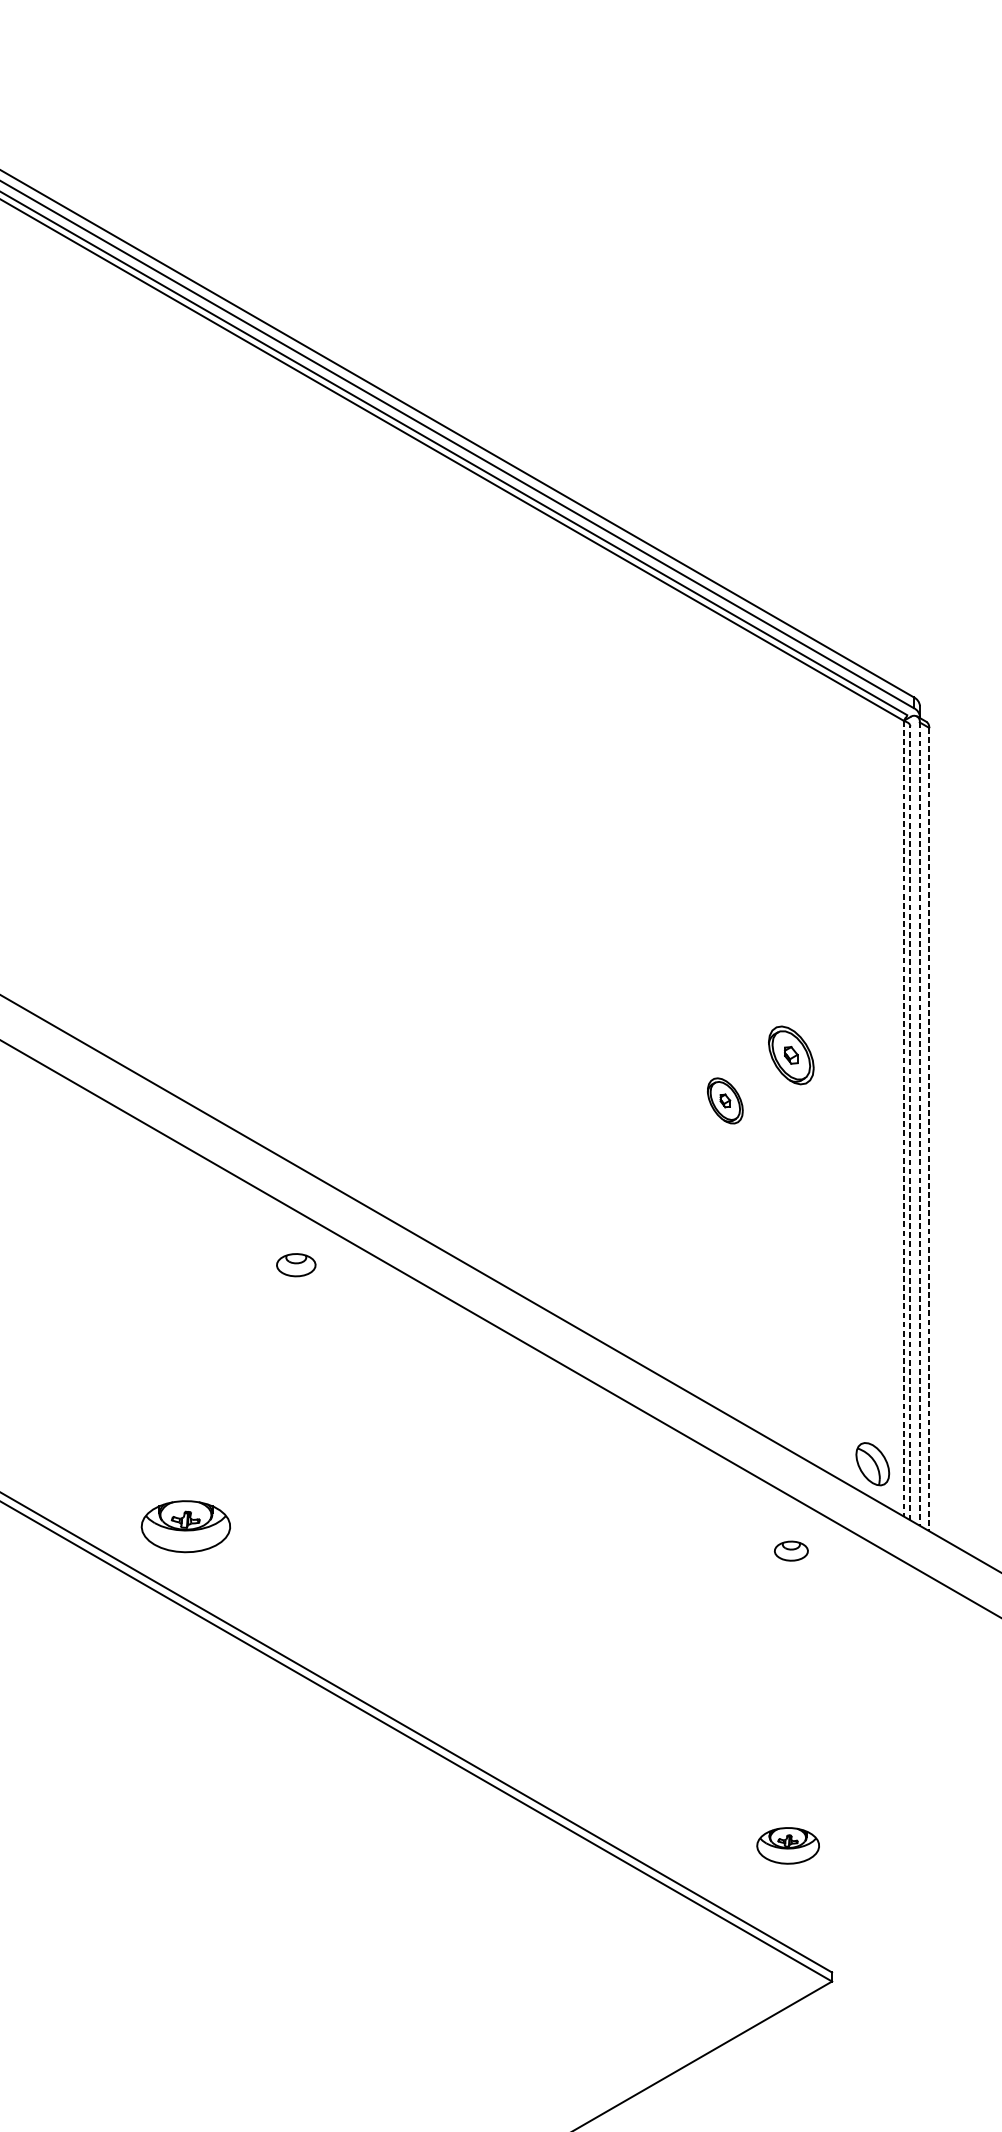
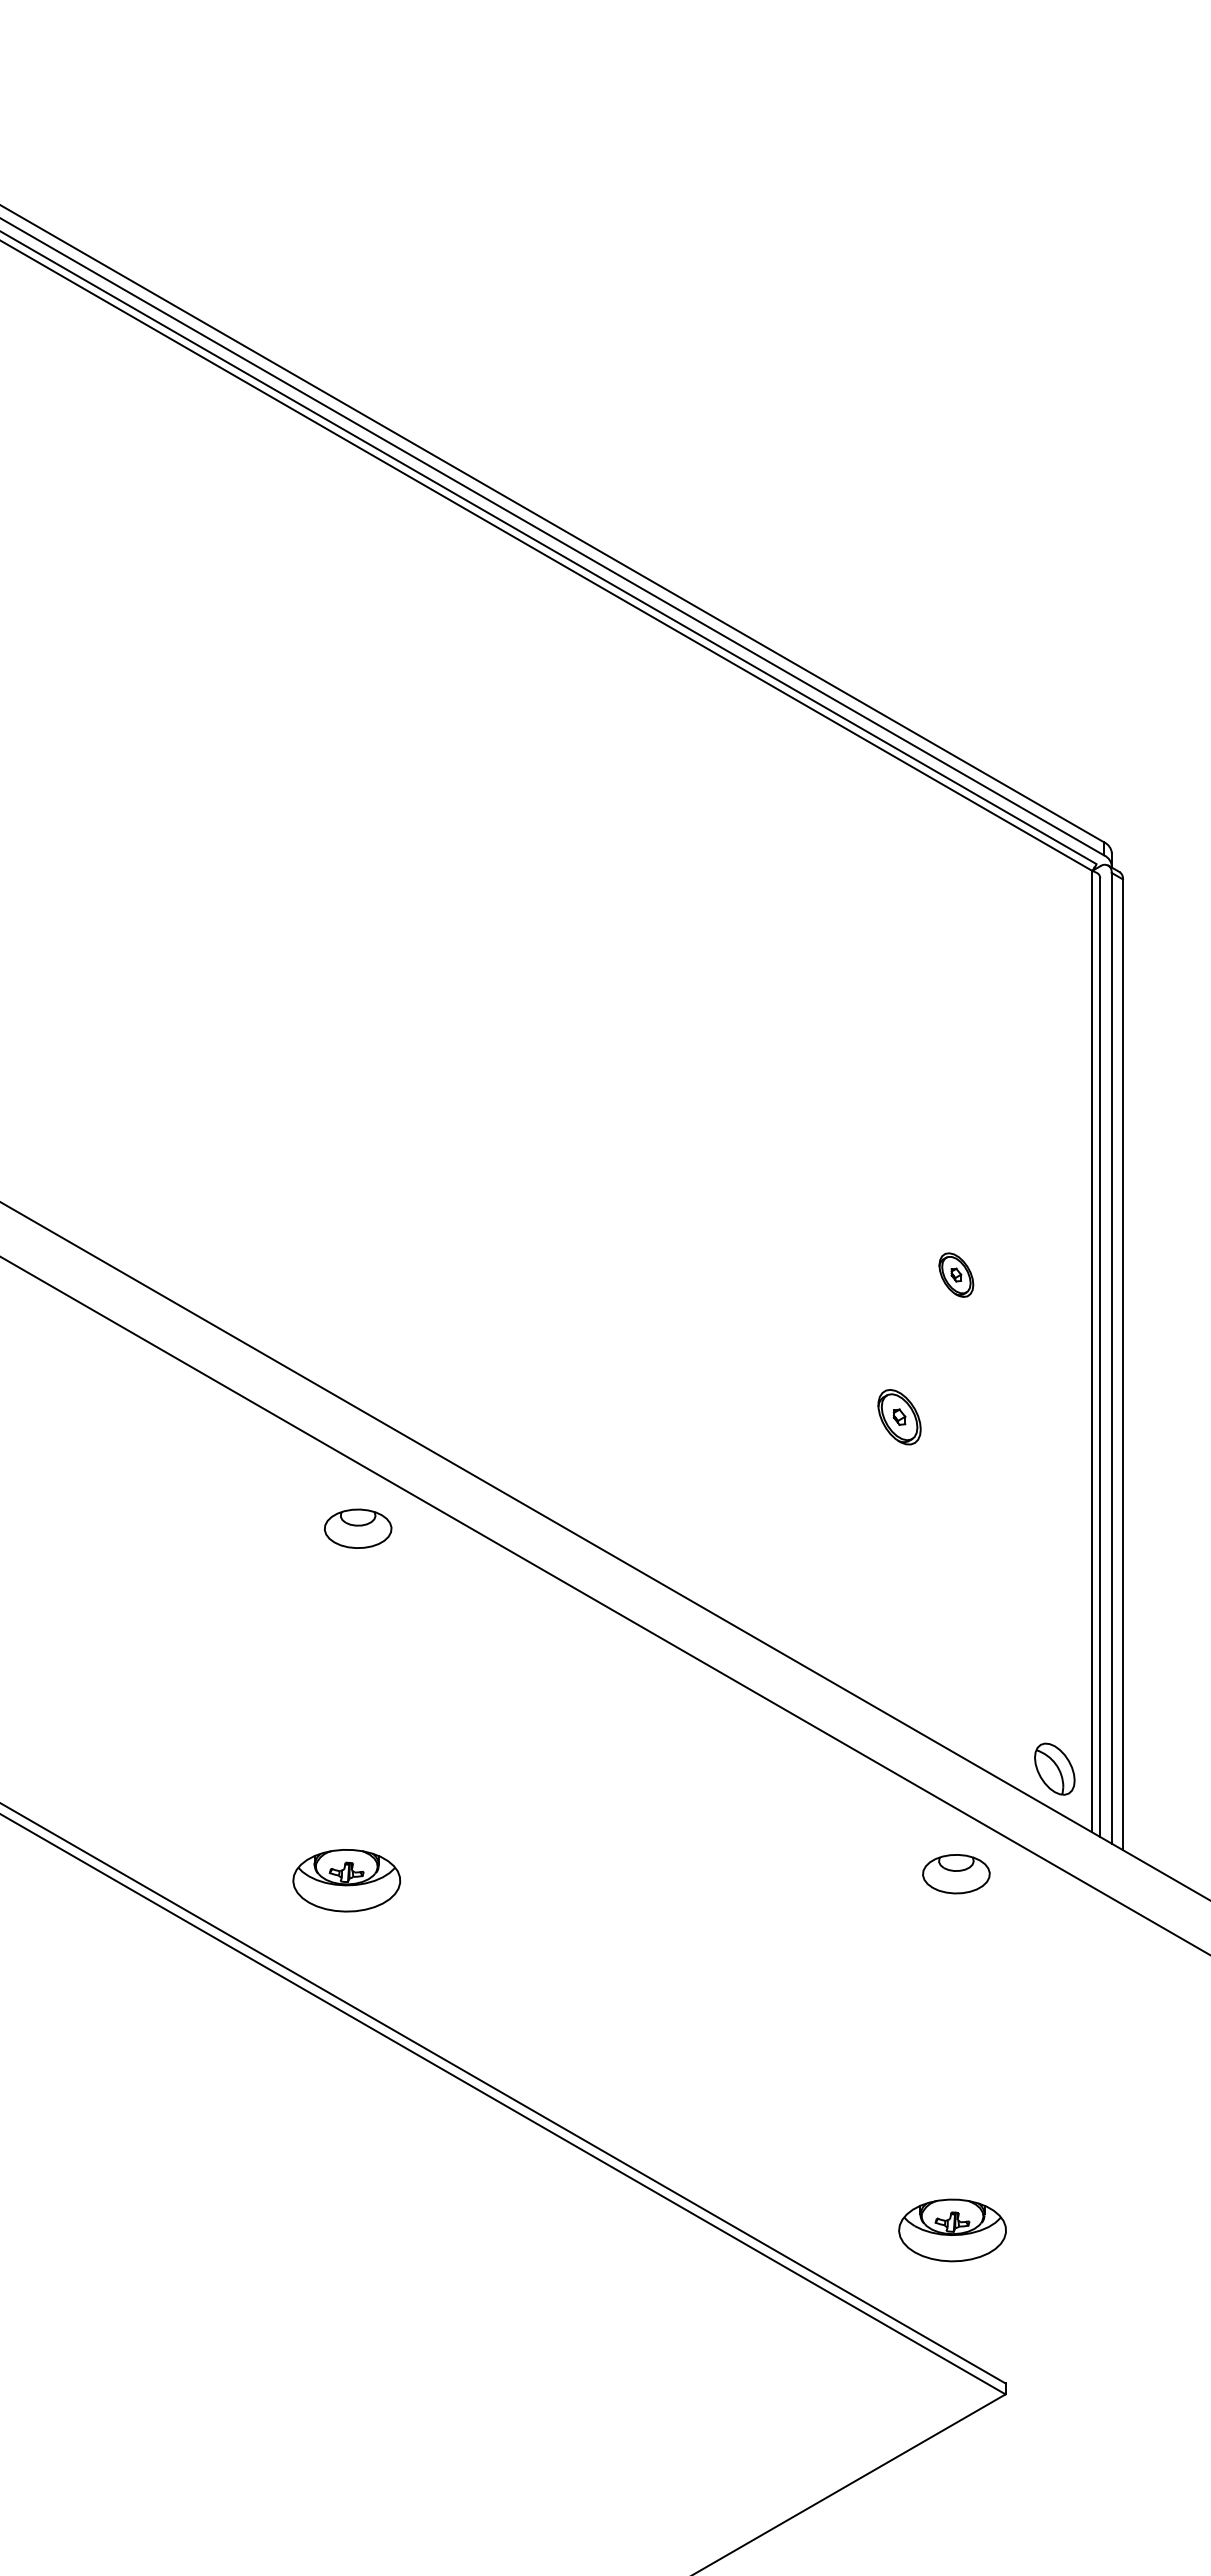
part: (791, 1054) -> (956, 1274), size x0.62
part: (725, 1101) -> (899, 1417), moved
line: (903, 1118) -> (1092, 1351), dashed -> solid
line: (910, 1123) -> (1100, 1357), dashed -> solid
line: (919, 1124) -> (1111, 1358), dashed -> solid
line: (928, 1130) -> (1122, 1365), dashed -> solid
part: (295, 1265) -> (357, 1528), size x1.43
part: (185, 1526) -> (346, 1880), moved
part: (791, 1551) -> (956, 1874), size x1.67
part: (788, 1845) -> (952, 2230), size x1.43

